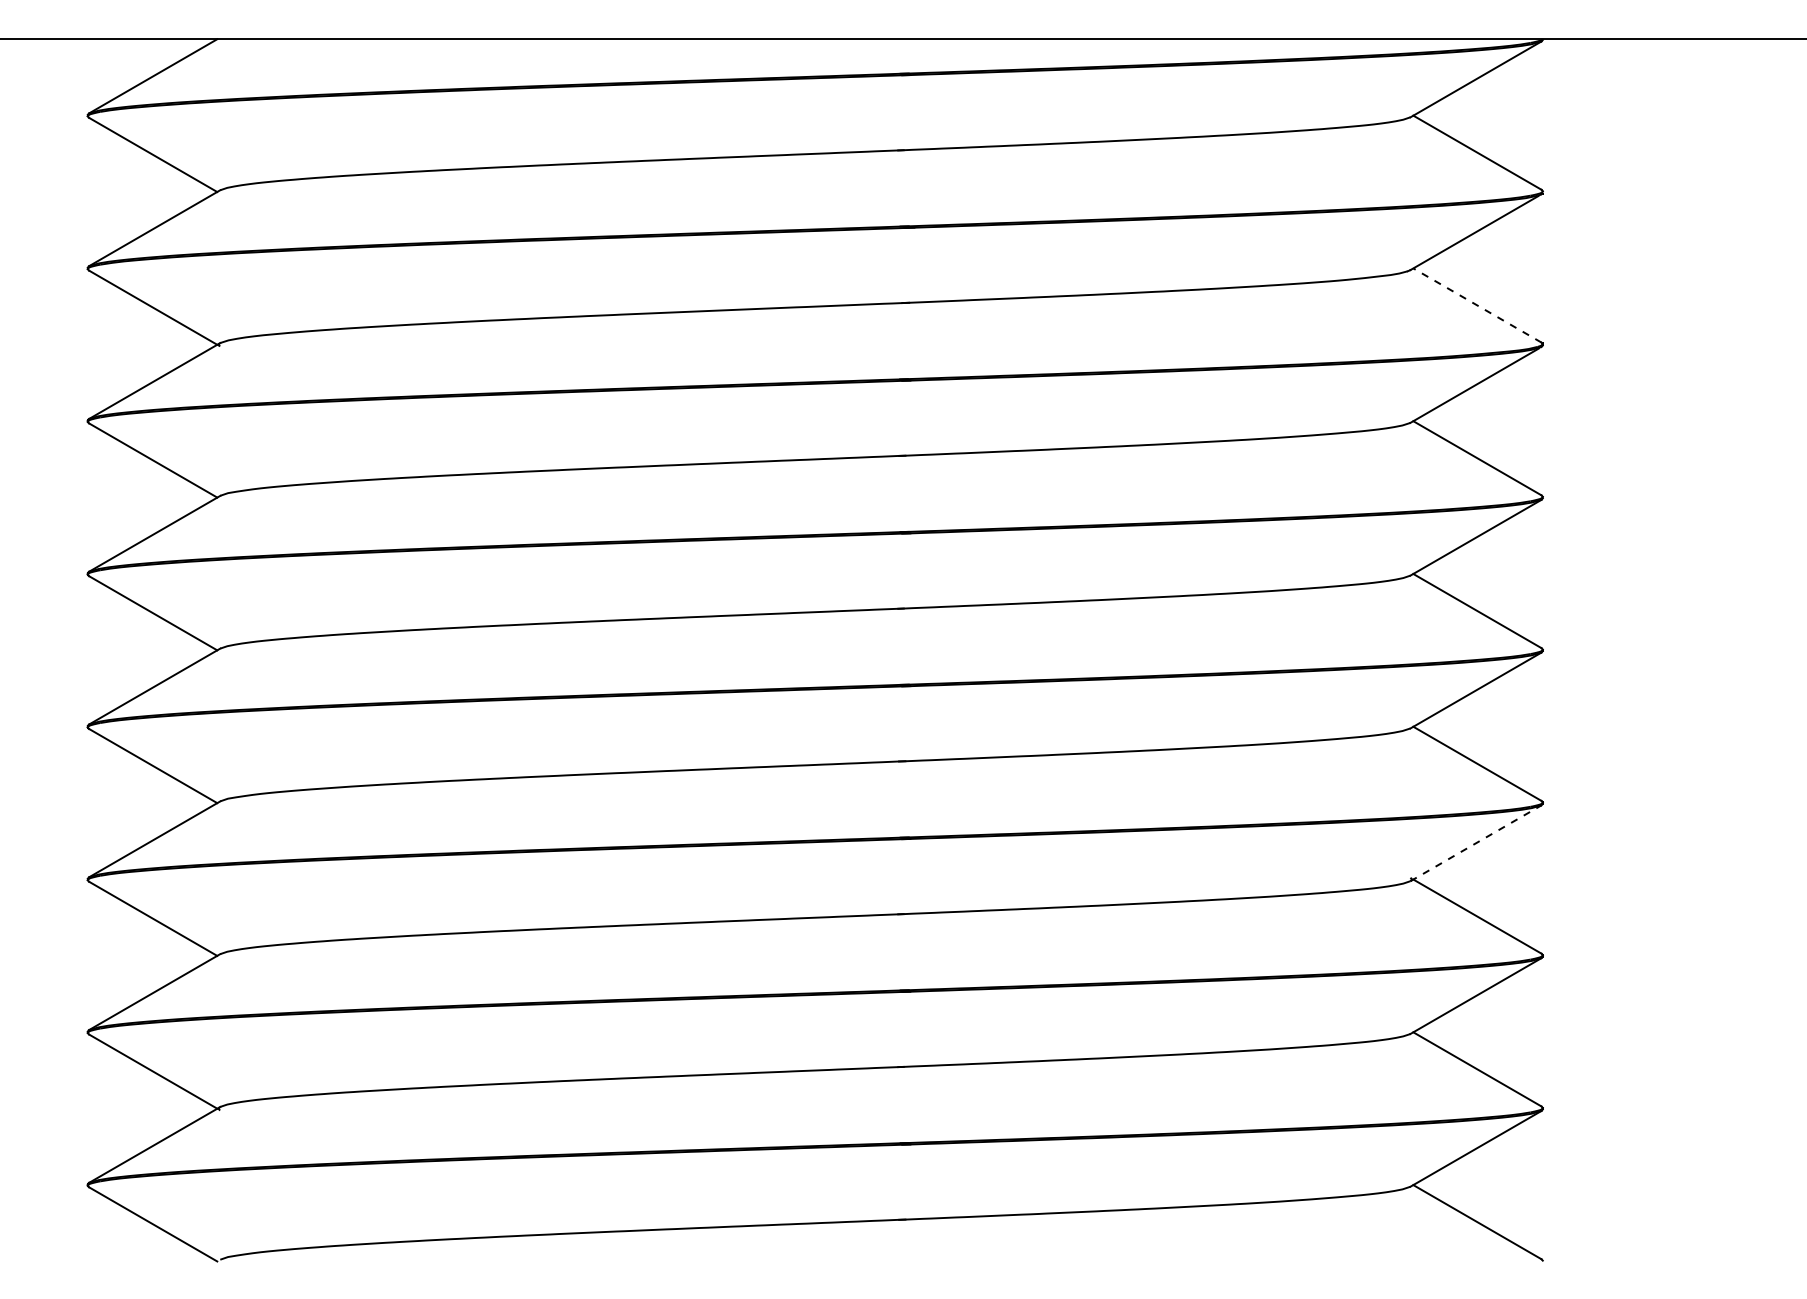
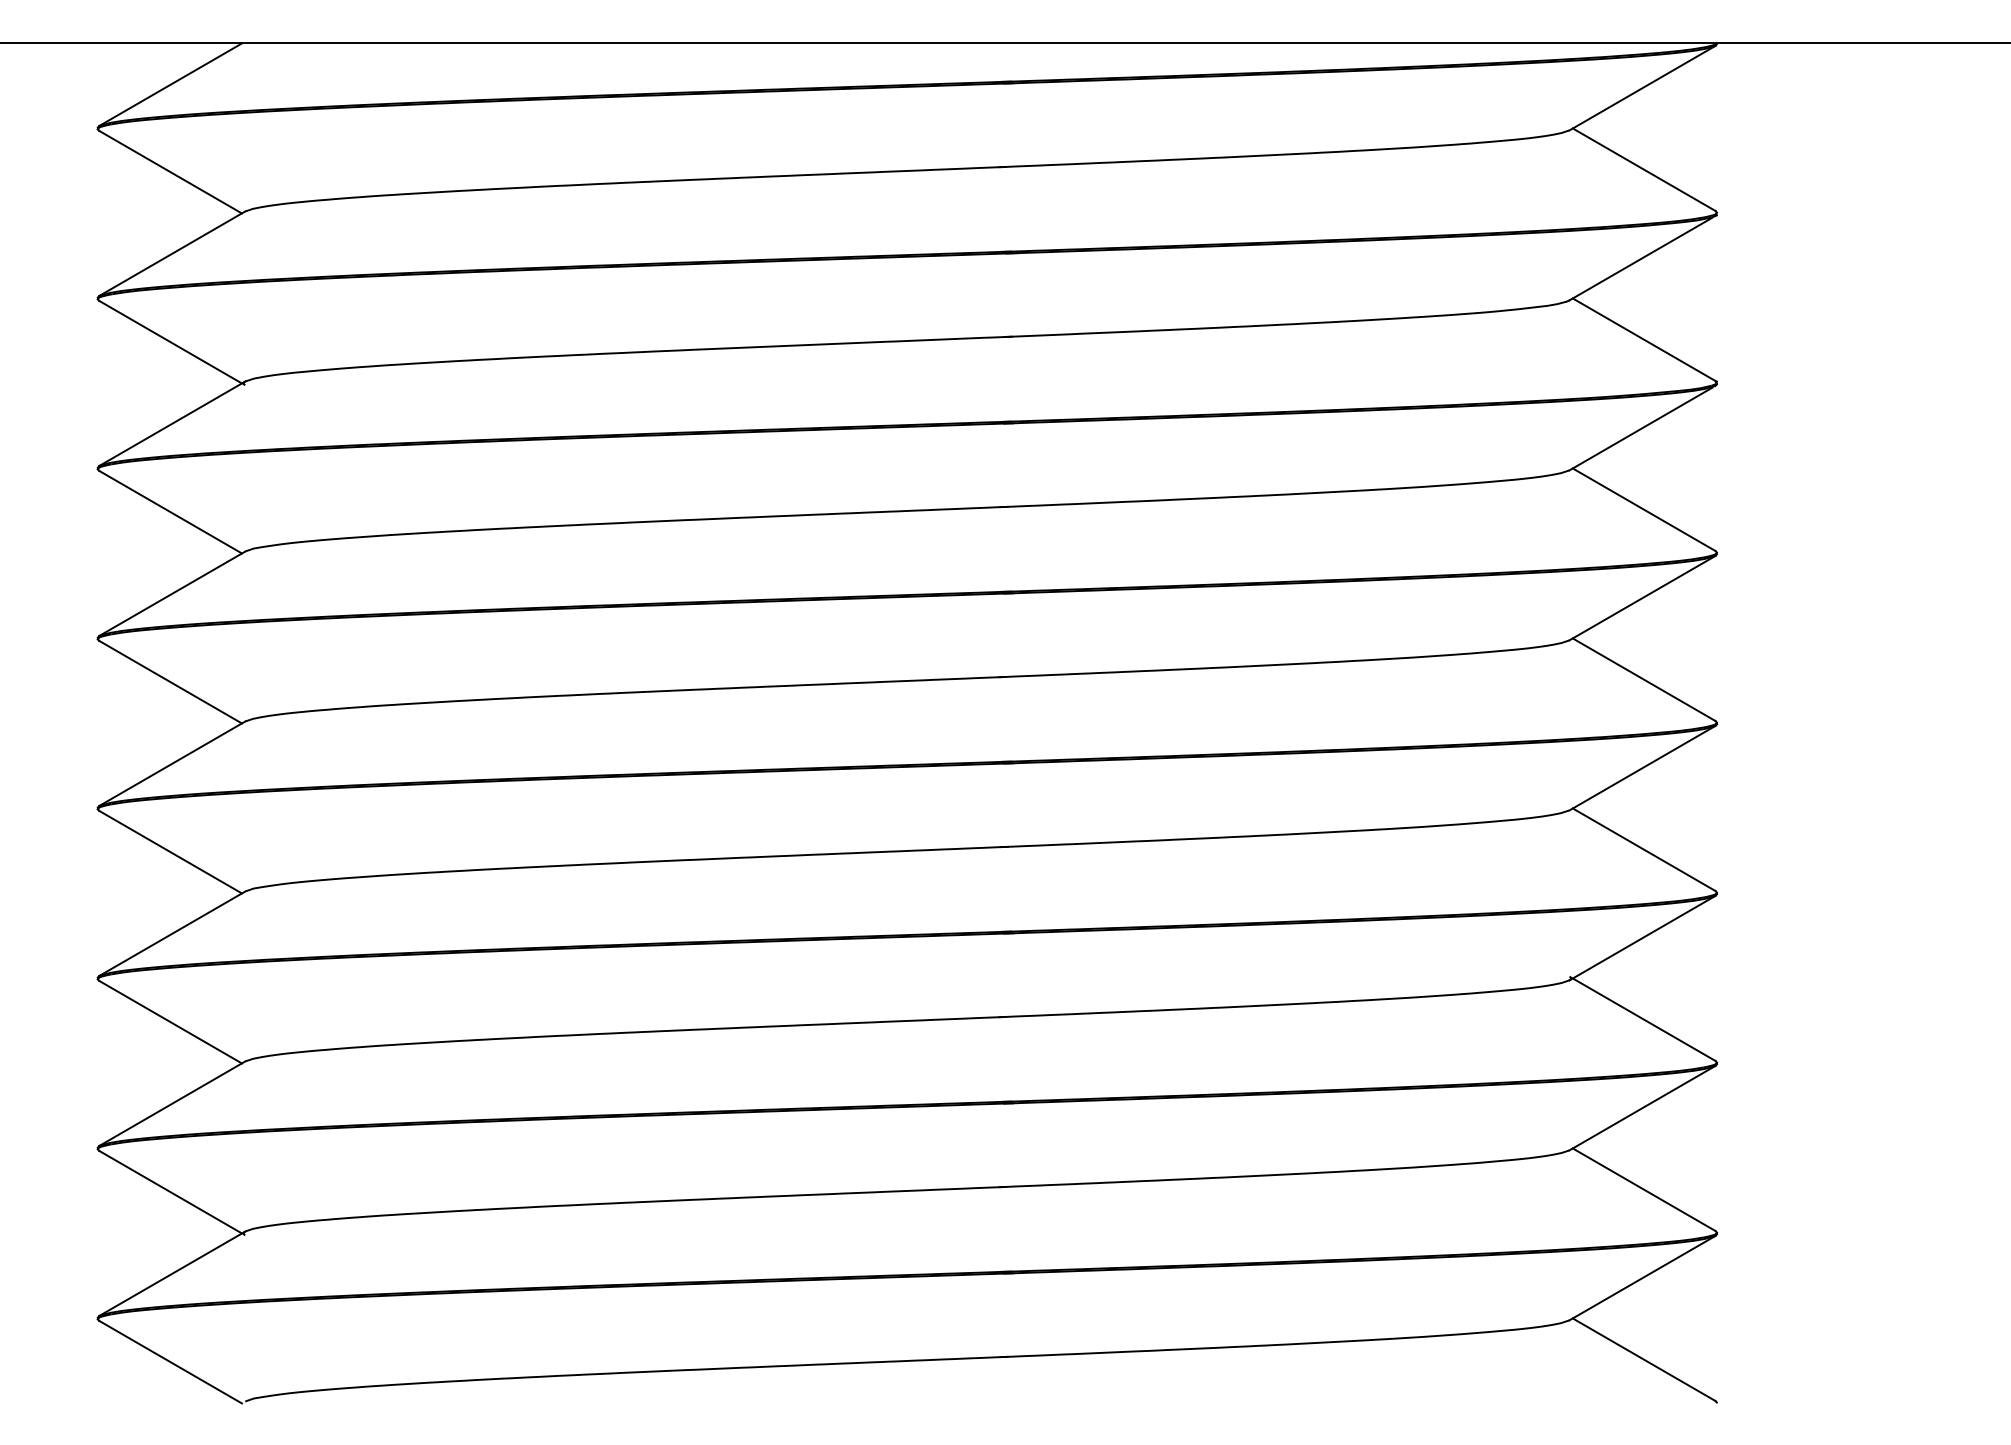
line: (1476, 305) -> (1643, 339), dashed -> solid
line: (1475, 842) -> (1642, 937), dashed -> solid

